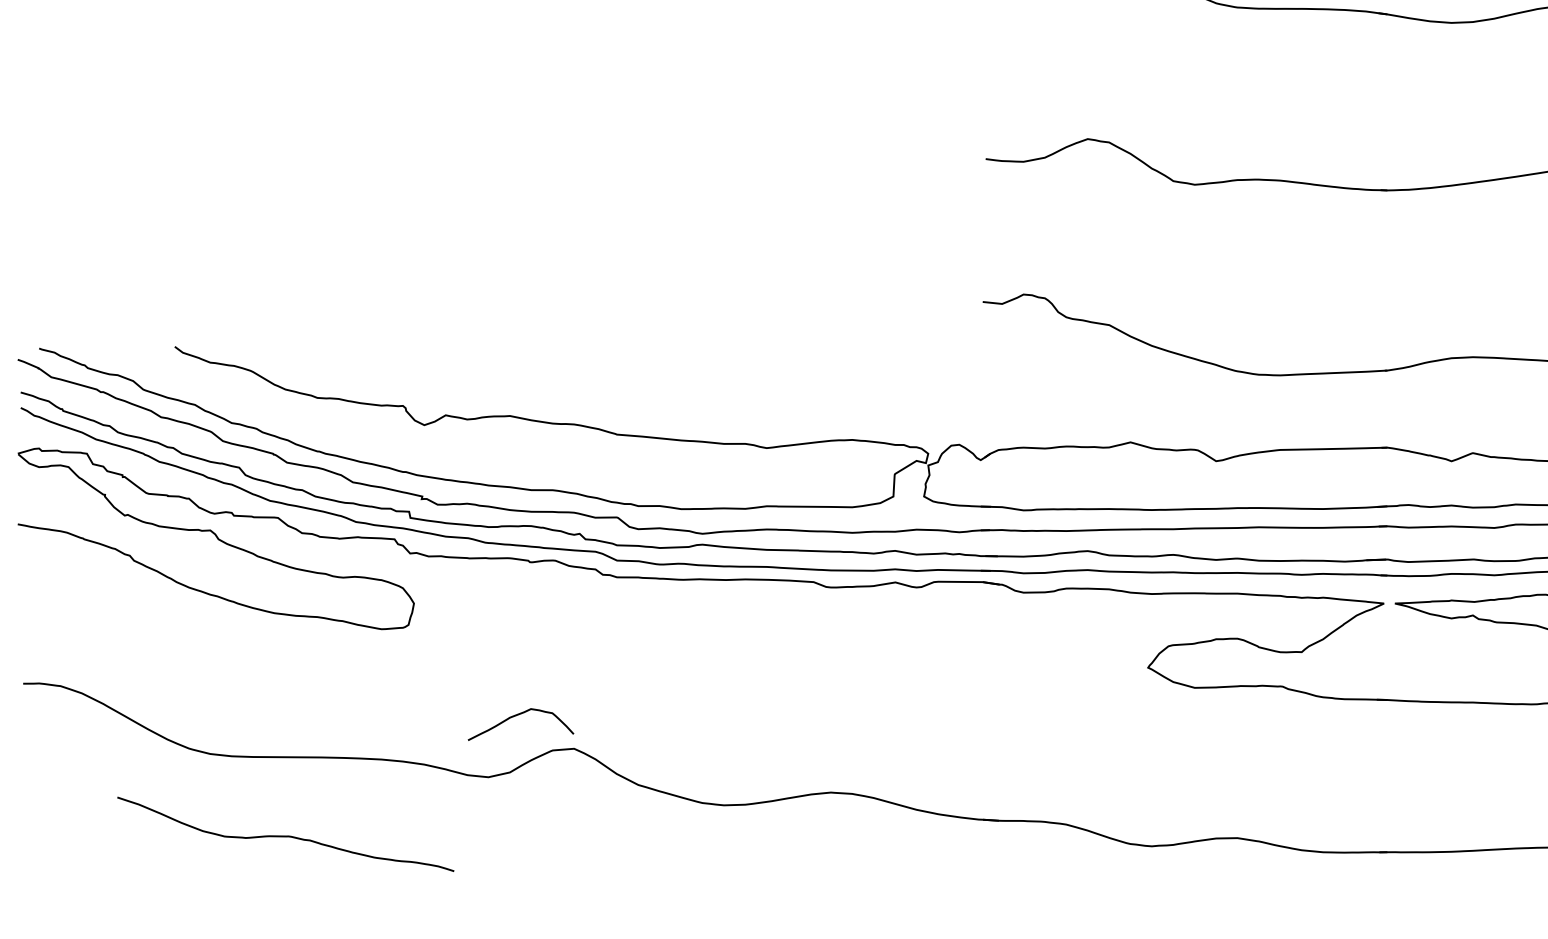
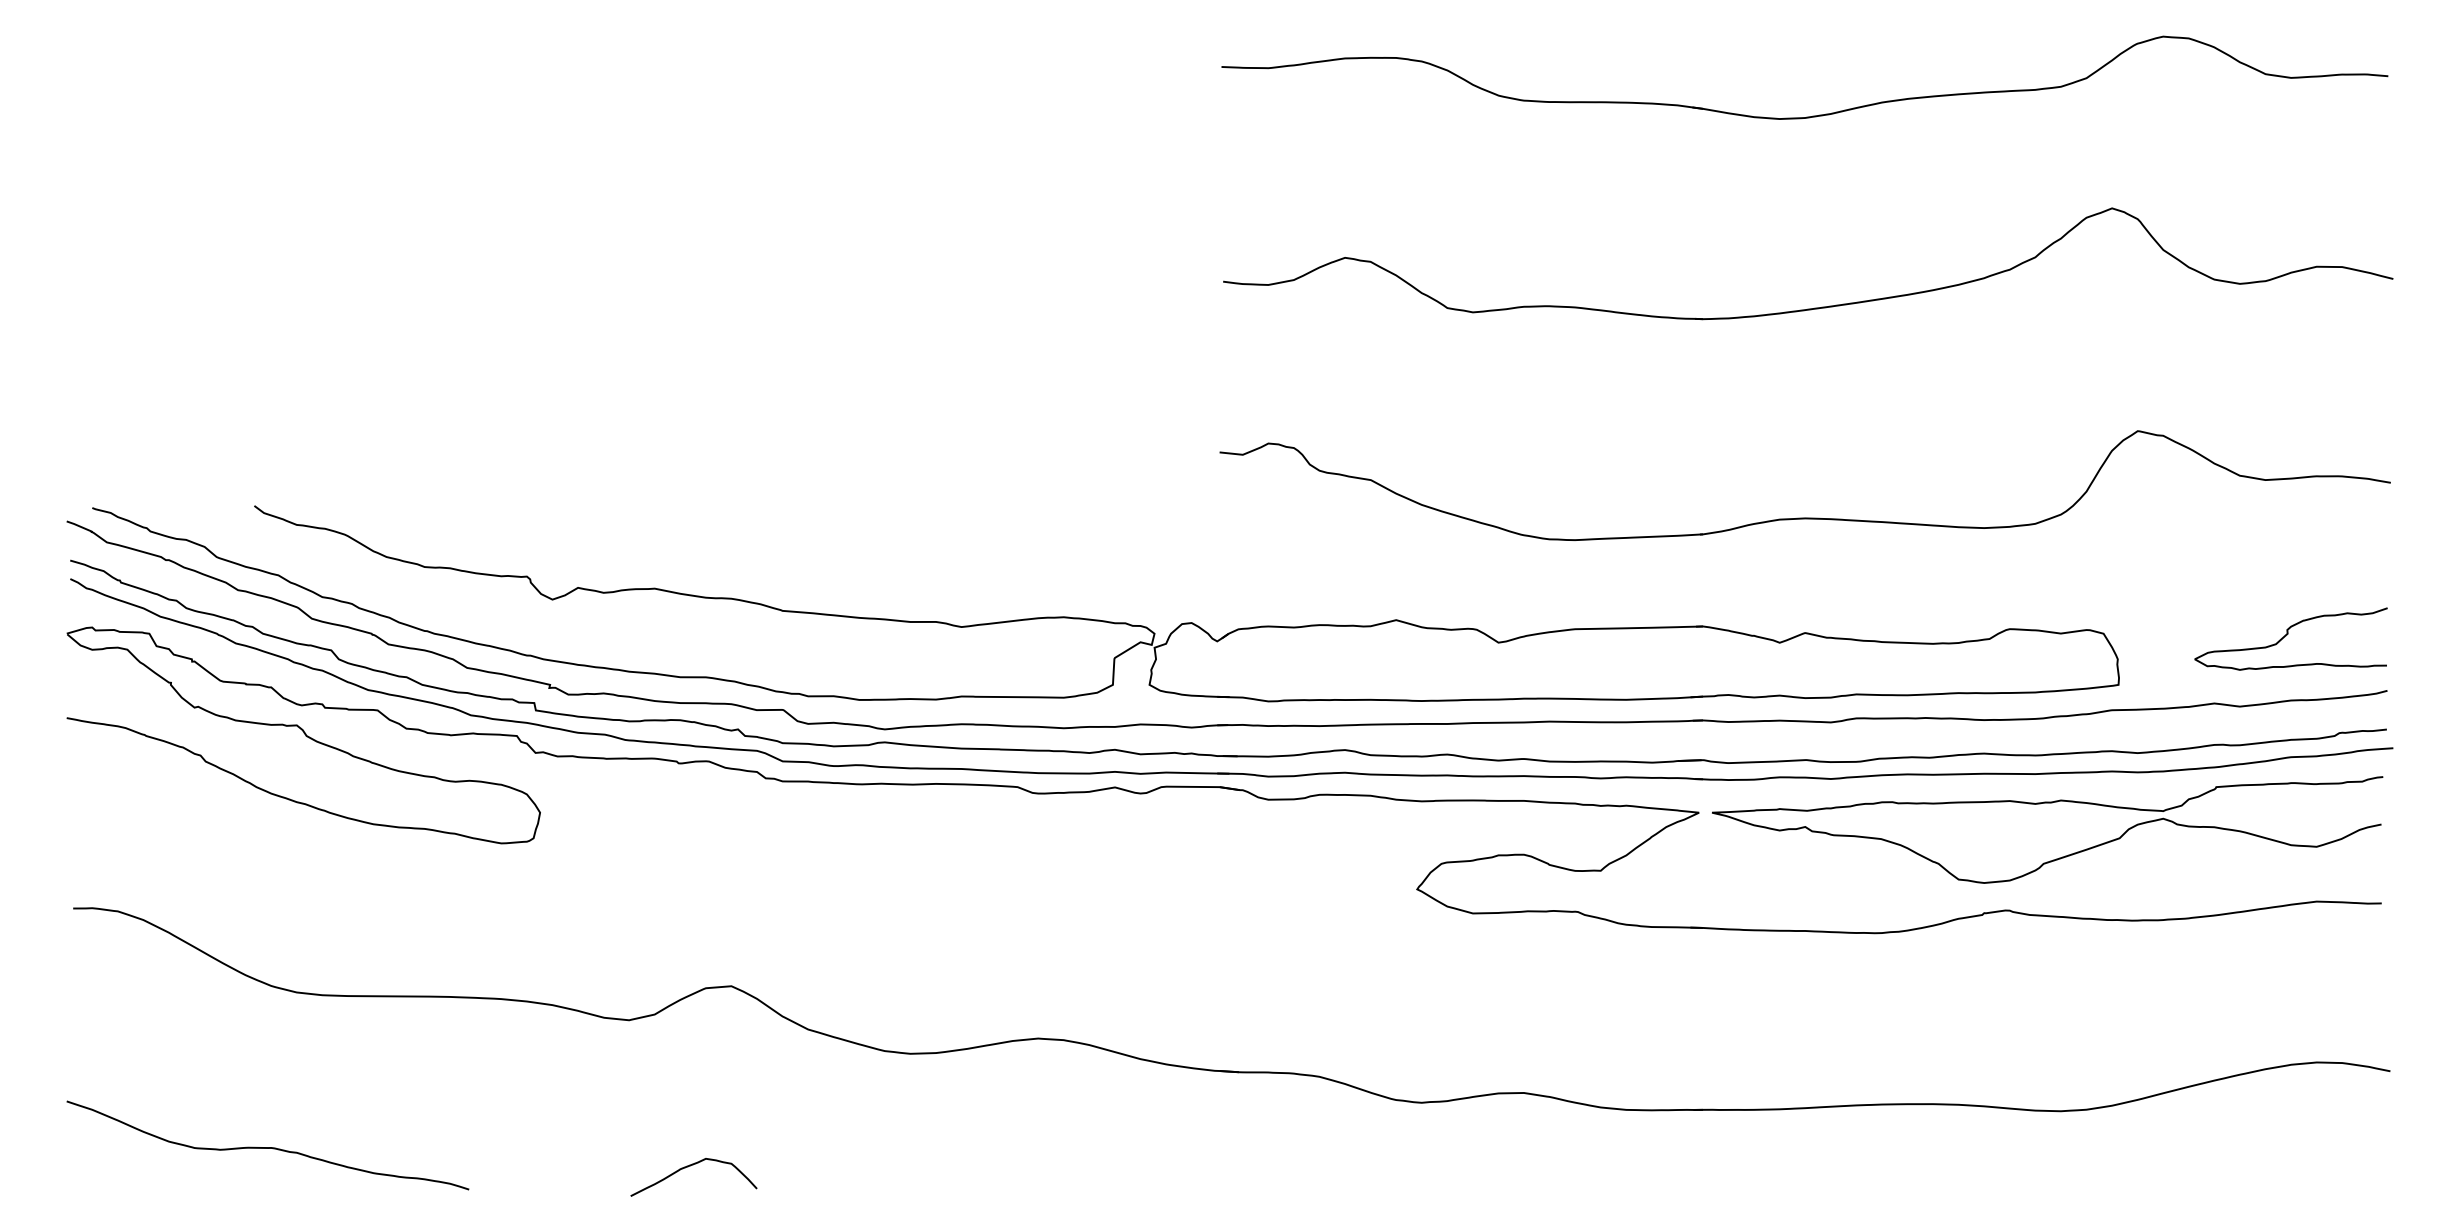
curve: (516, 716) -> (688, 1167), moved
curve: (285, 836) -> (267, 1147), moved

